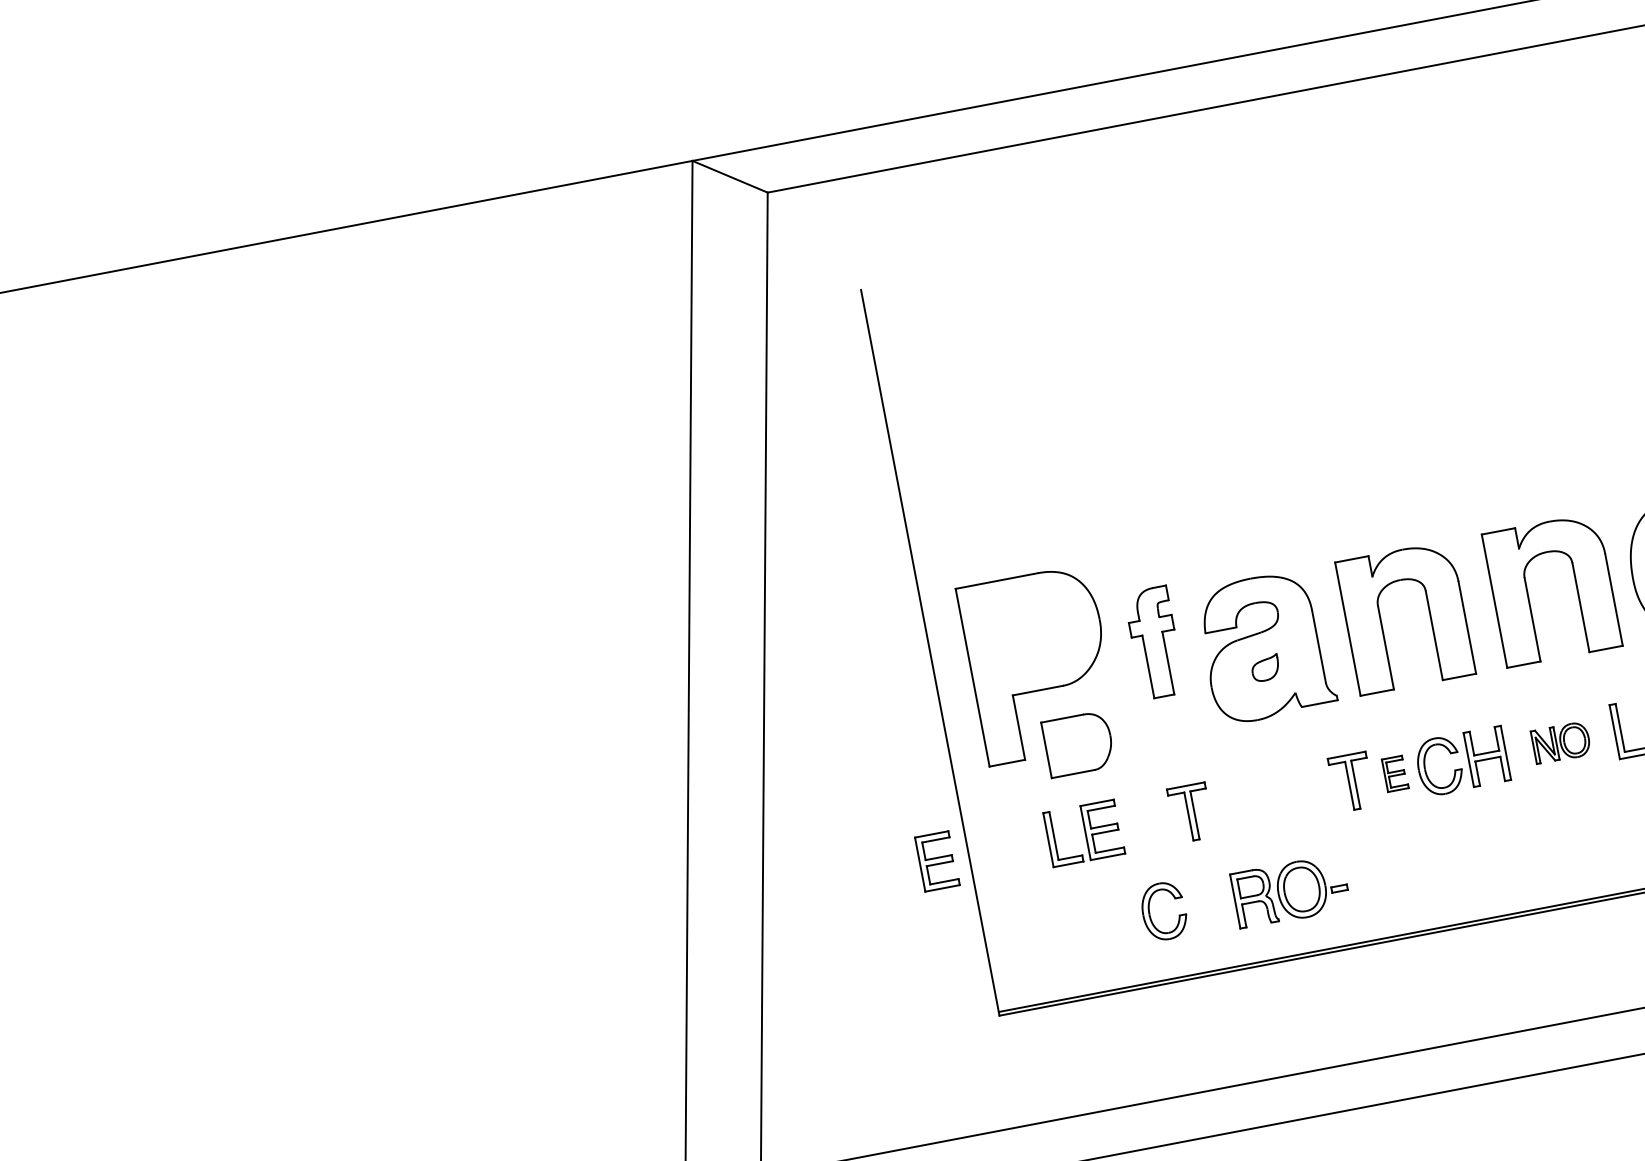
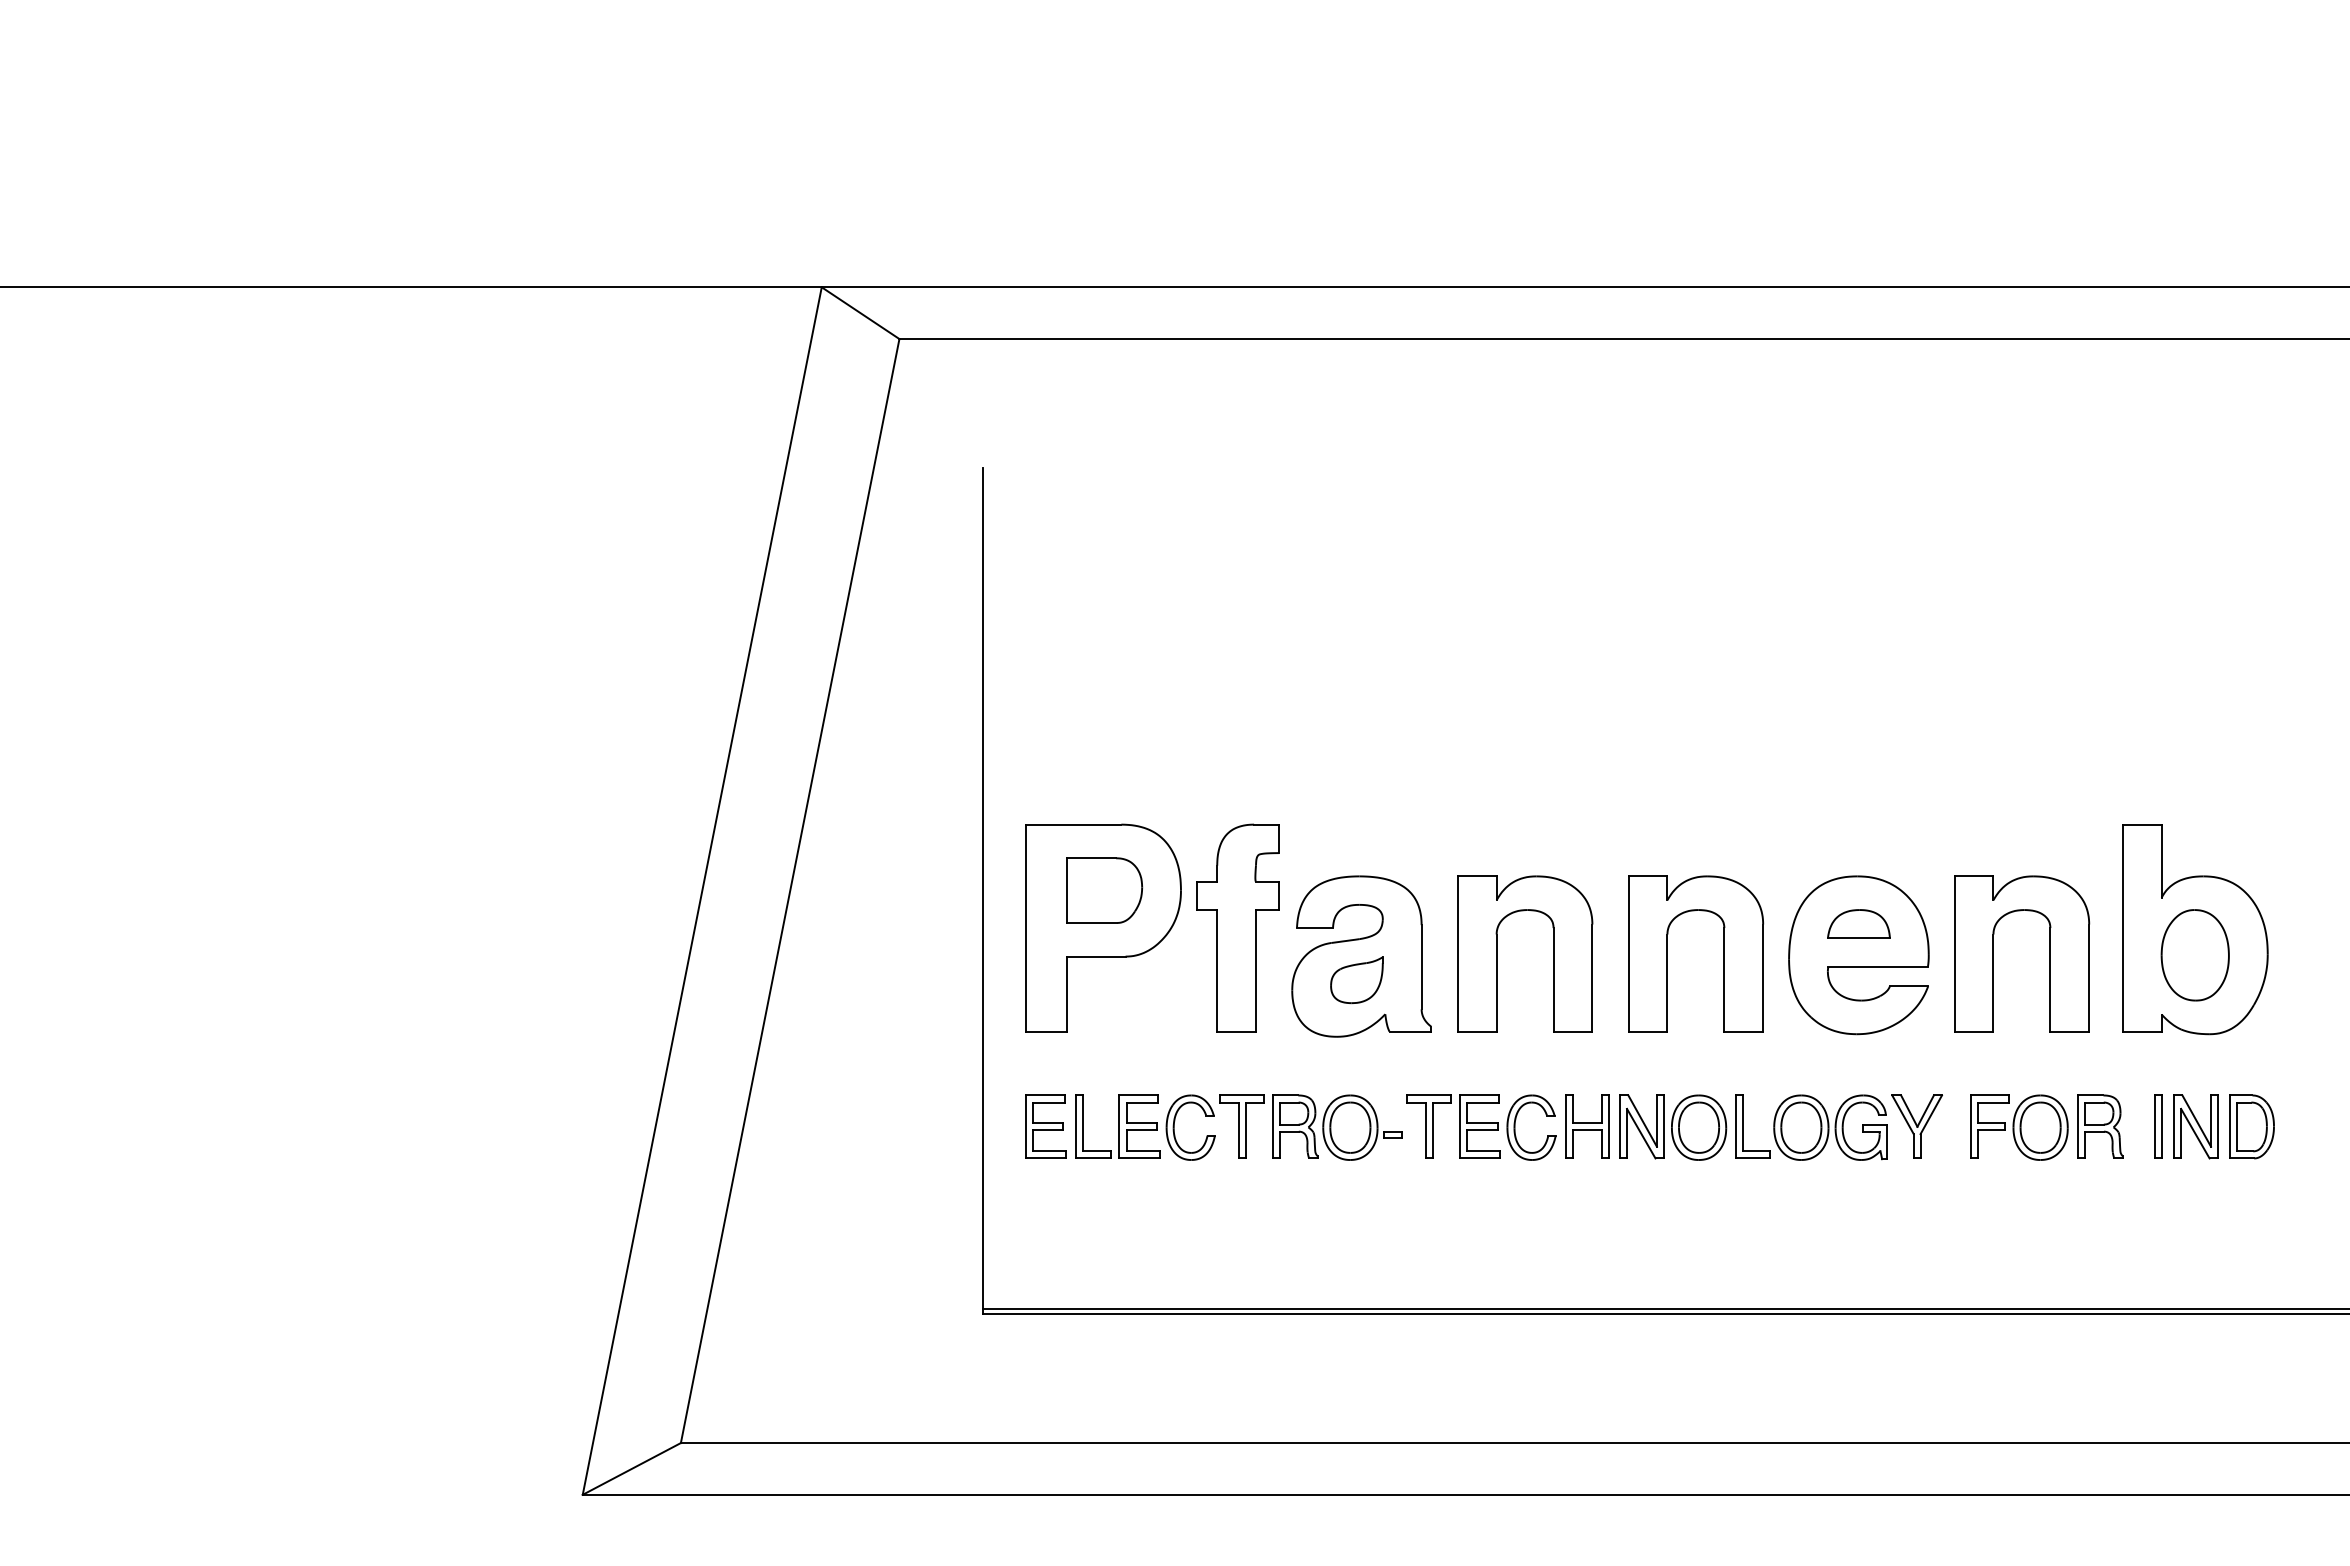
part: (1154, 642) -> (1237, 927), size x1.67
part: (1265, 668) -> (1356, 980), size x1.67
part: (1561, 742) -> (1673, 1127), size x1.67
part: (1078, 744) -> (1104, 890), moved
part: (1394, 773) -> (1479, 1126), size x1.67
part: (937, 861) -> (1045, 1126), moved
part: (1290, 891) -> (1337, 1127), moved
part: (1150, 913) -> (1174, 1127), moved

